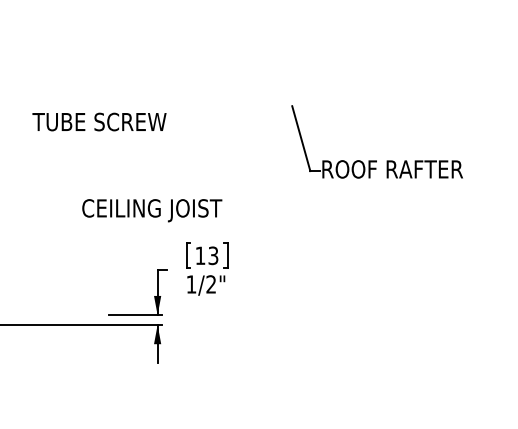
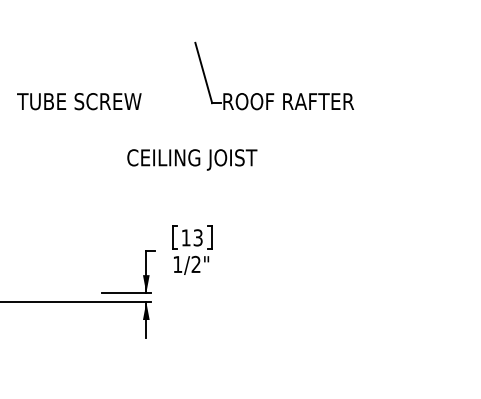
text: (99, 121) -> (79, 101), moved
part: (376, 160) -> (273, 93), moved
text: (152, 210) -> (192, 159), moved

